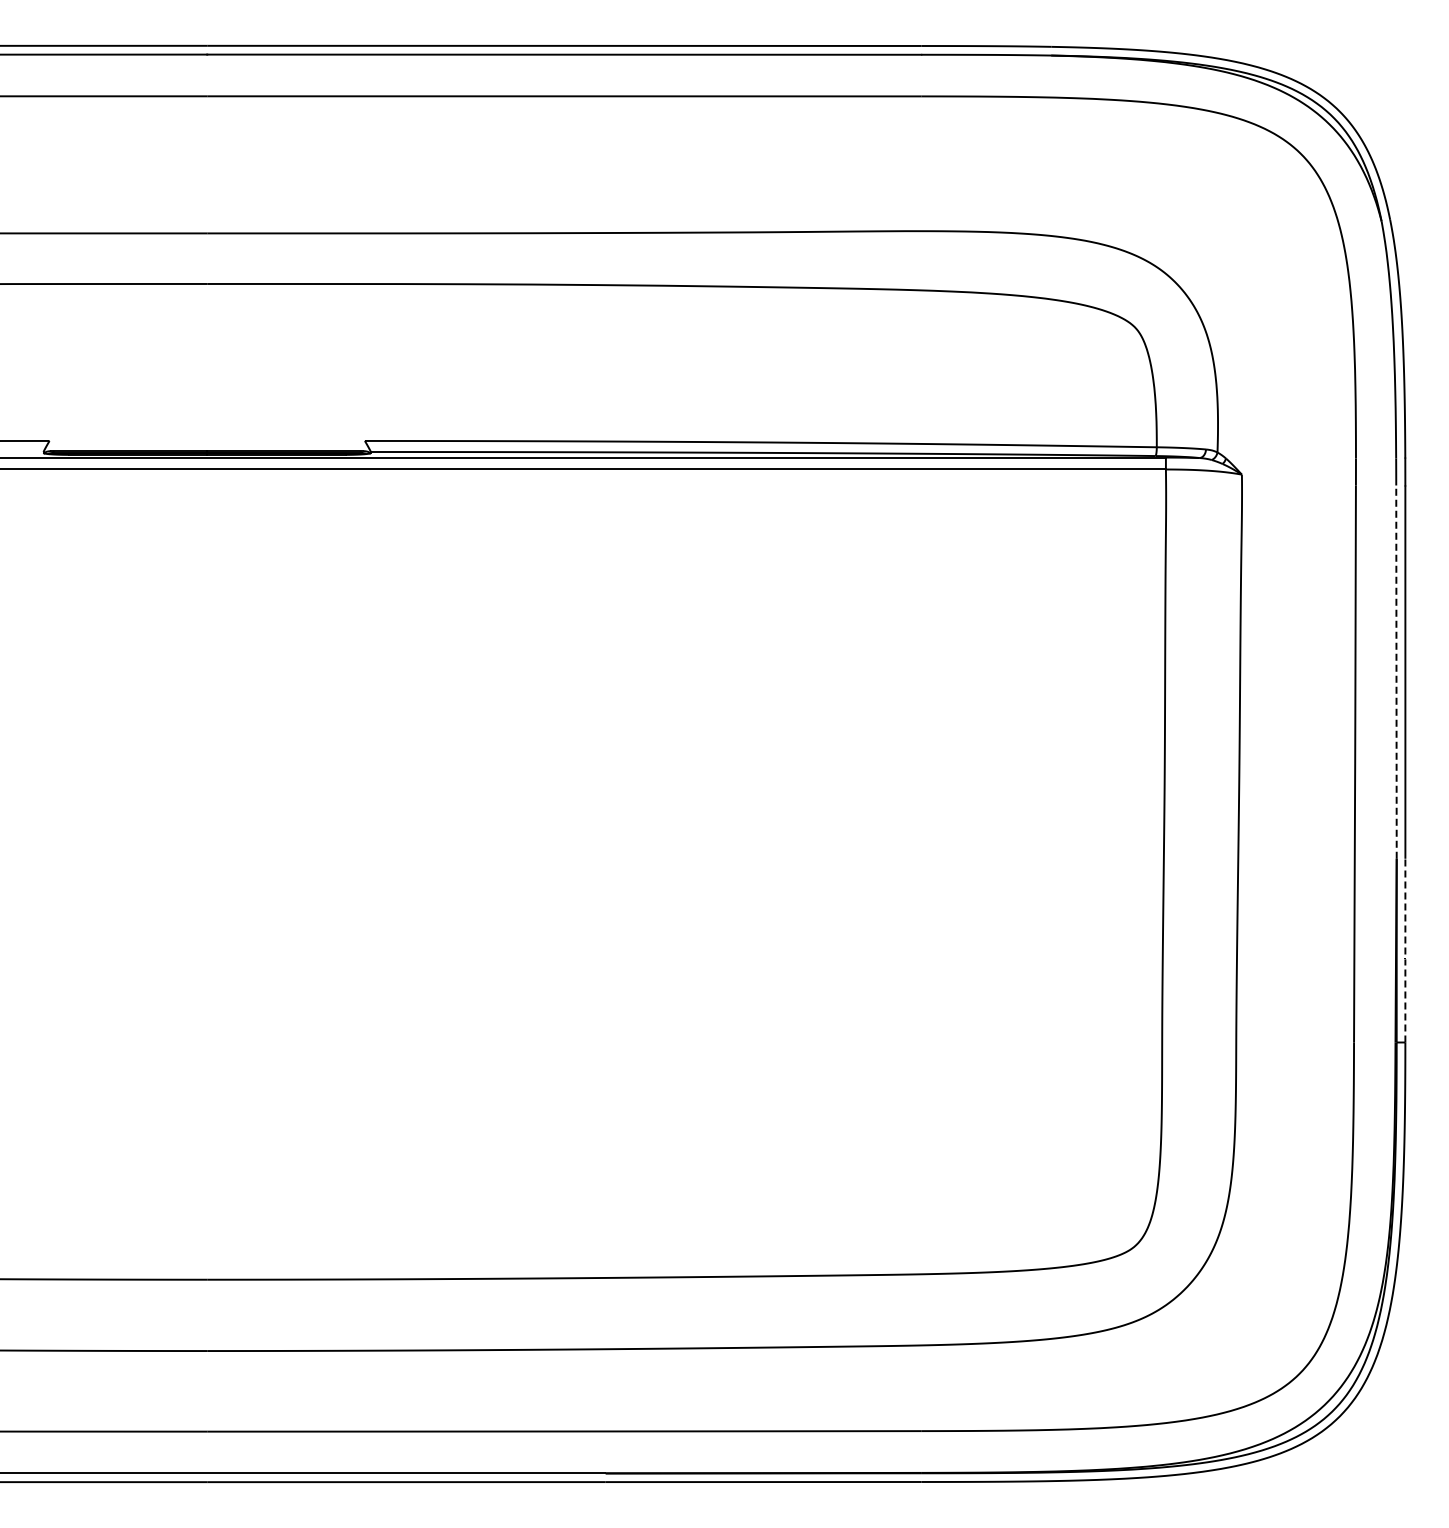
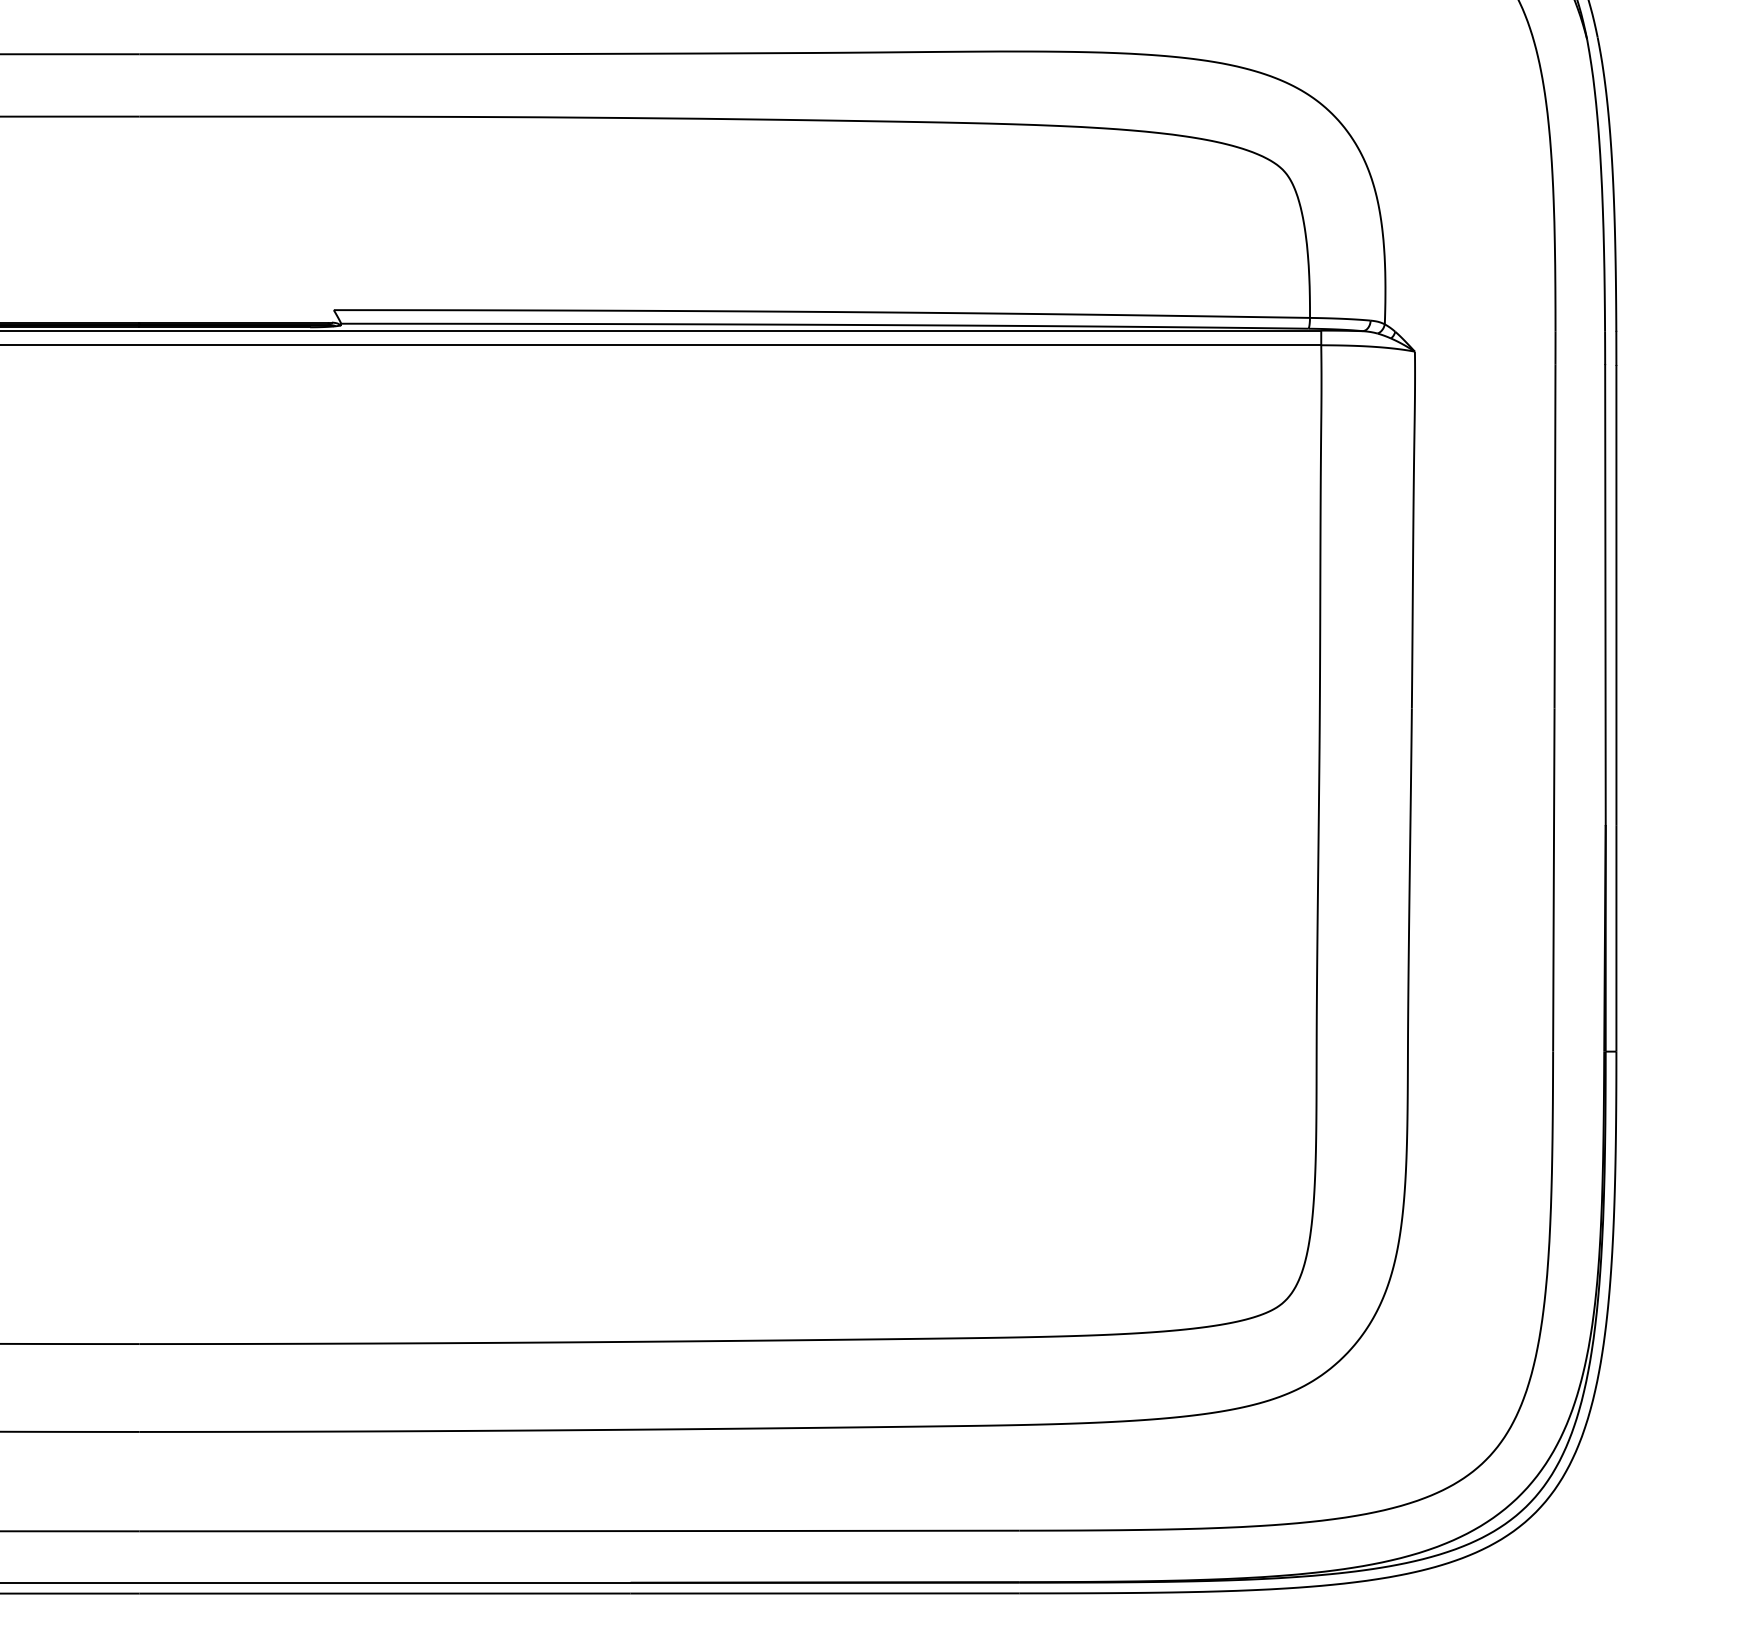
line: (1396, 672) -> (1605, 595), dashed -> solid
line: (1405, 951) -> (1616, 939), dashed -> solid

